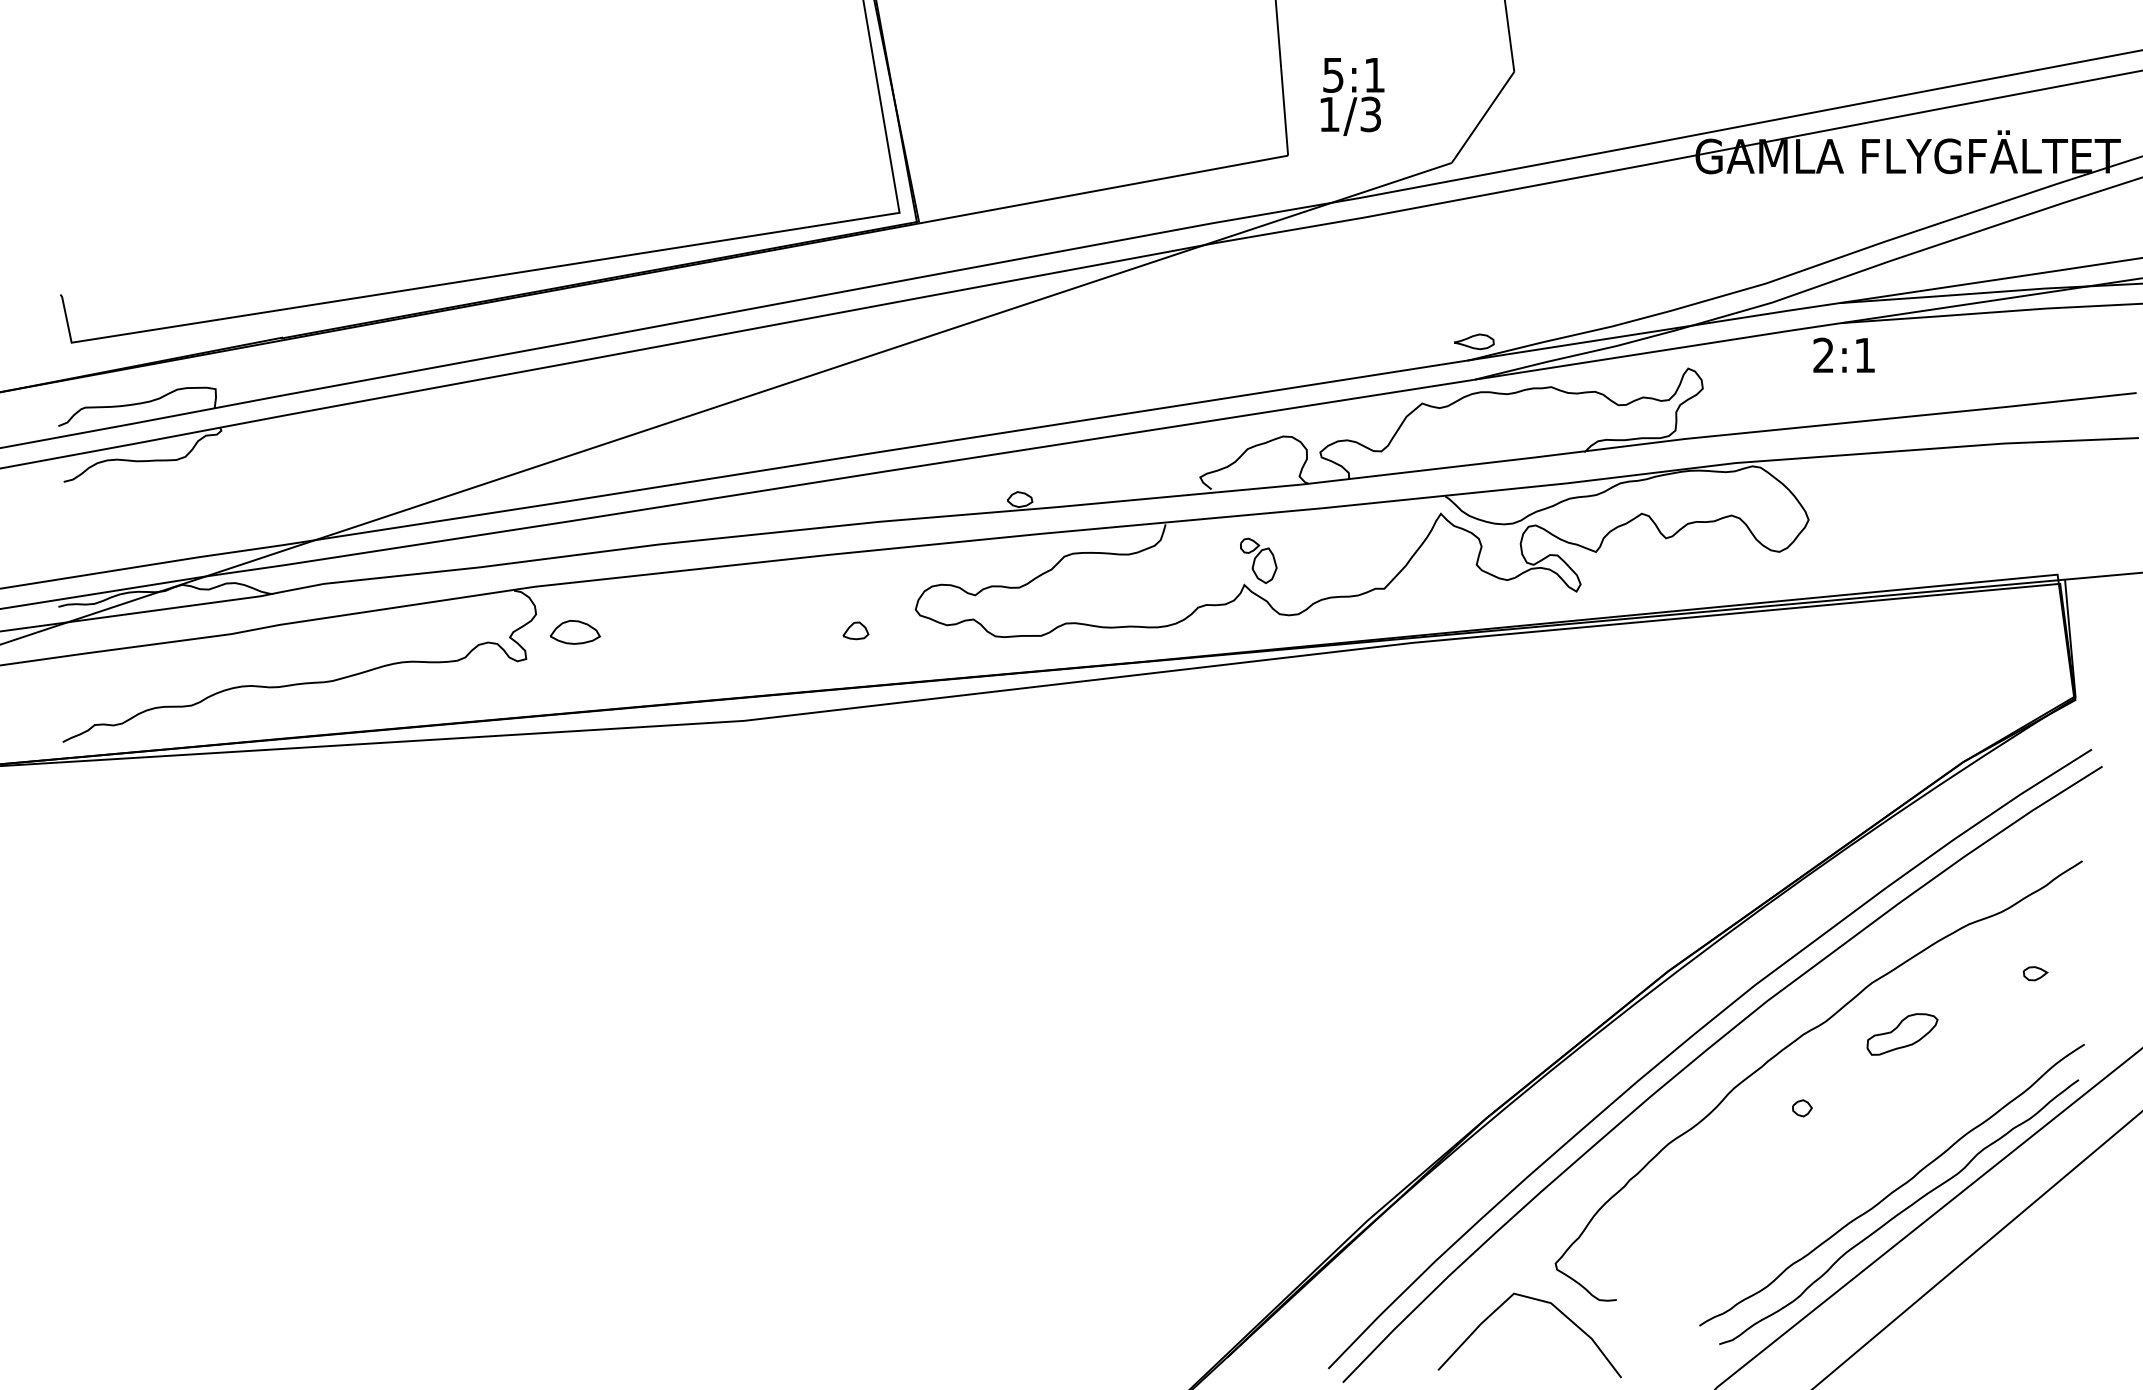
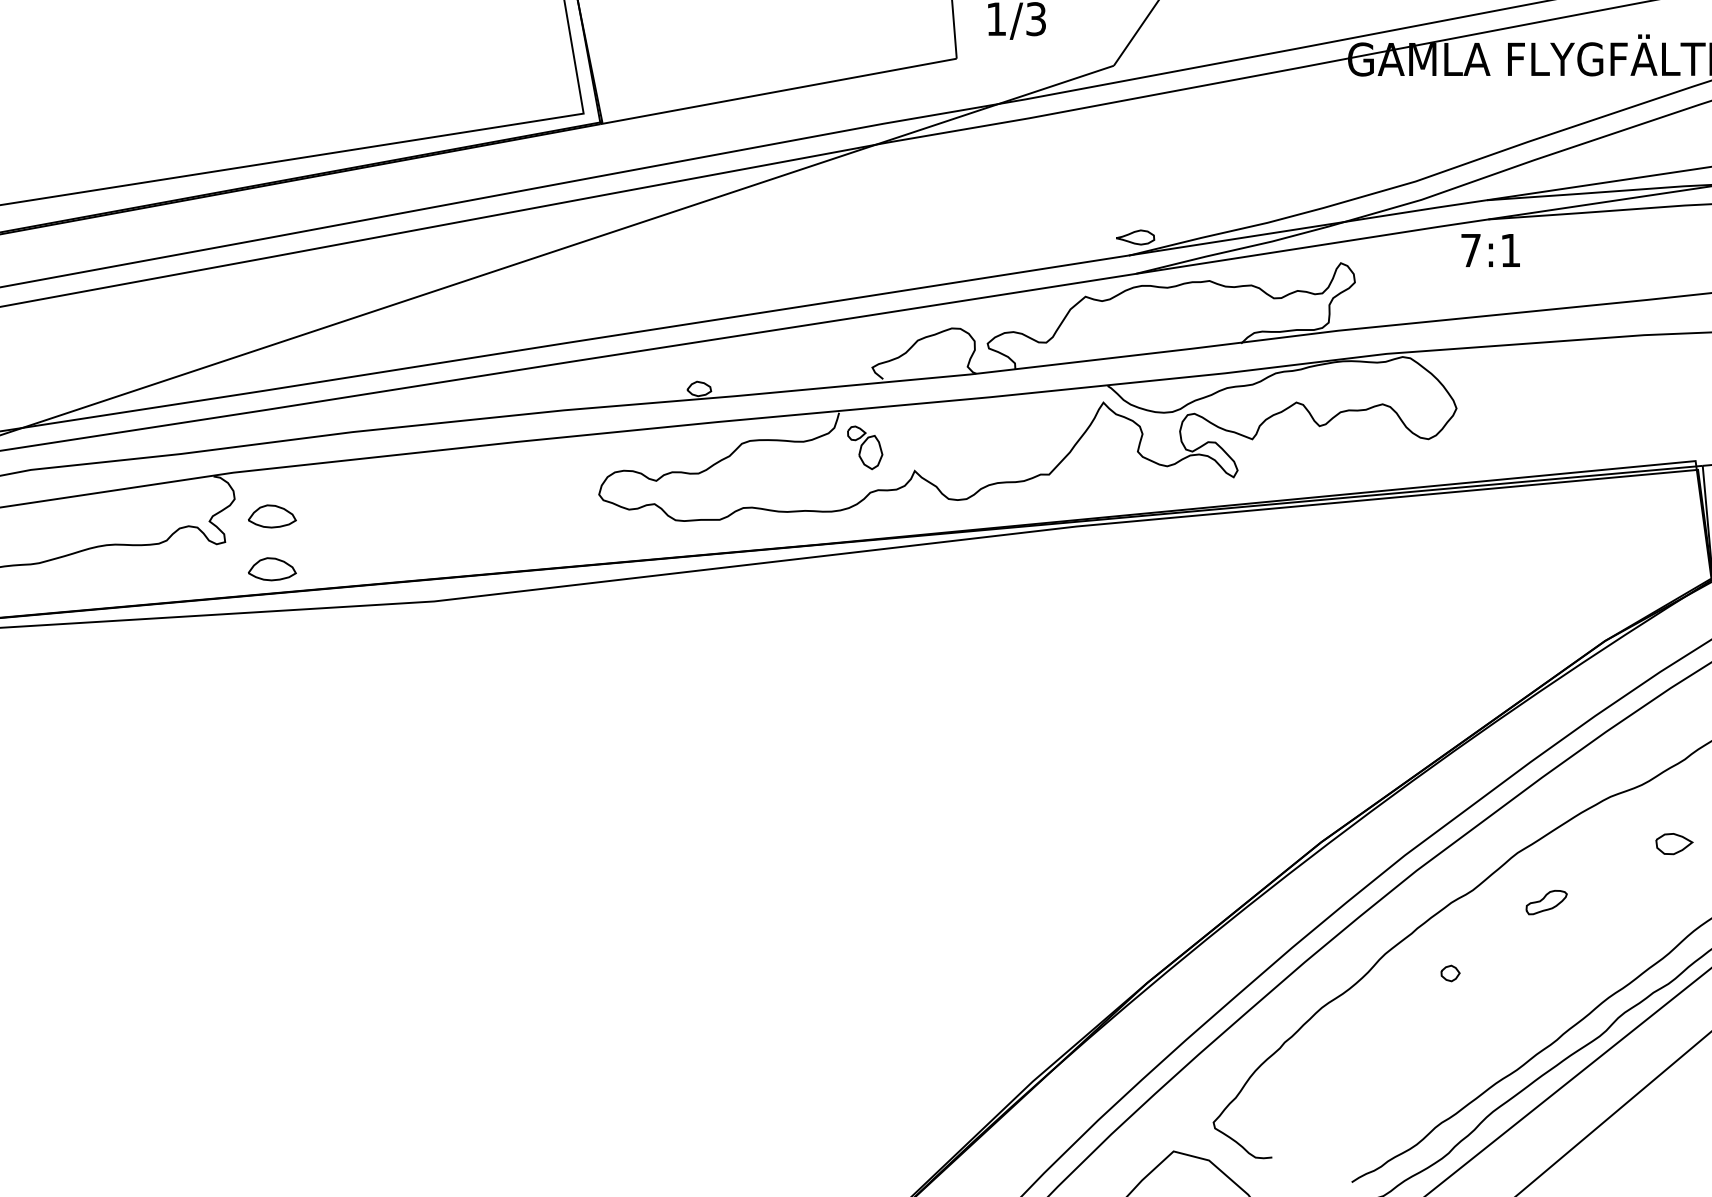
text: (1823, 354) -> (1470, 249), 2:1 -> 7:1
part: (1258, 560) -> (864, 447), moved
part: (855, 630) -> (541, 514), removed
part: (575, 686) -> (272, 568), added
part: (2035, 973) -> (1674, 844), size x1.6
part: (1902, 1034) -> (1546, 902), size x0.6

